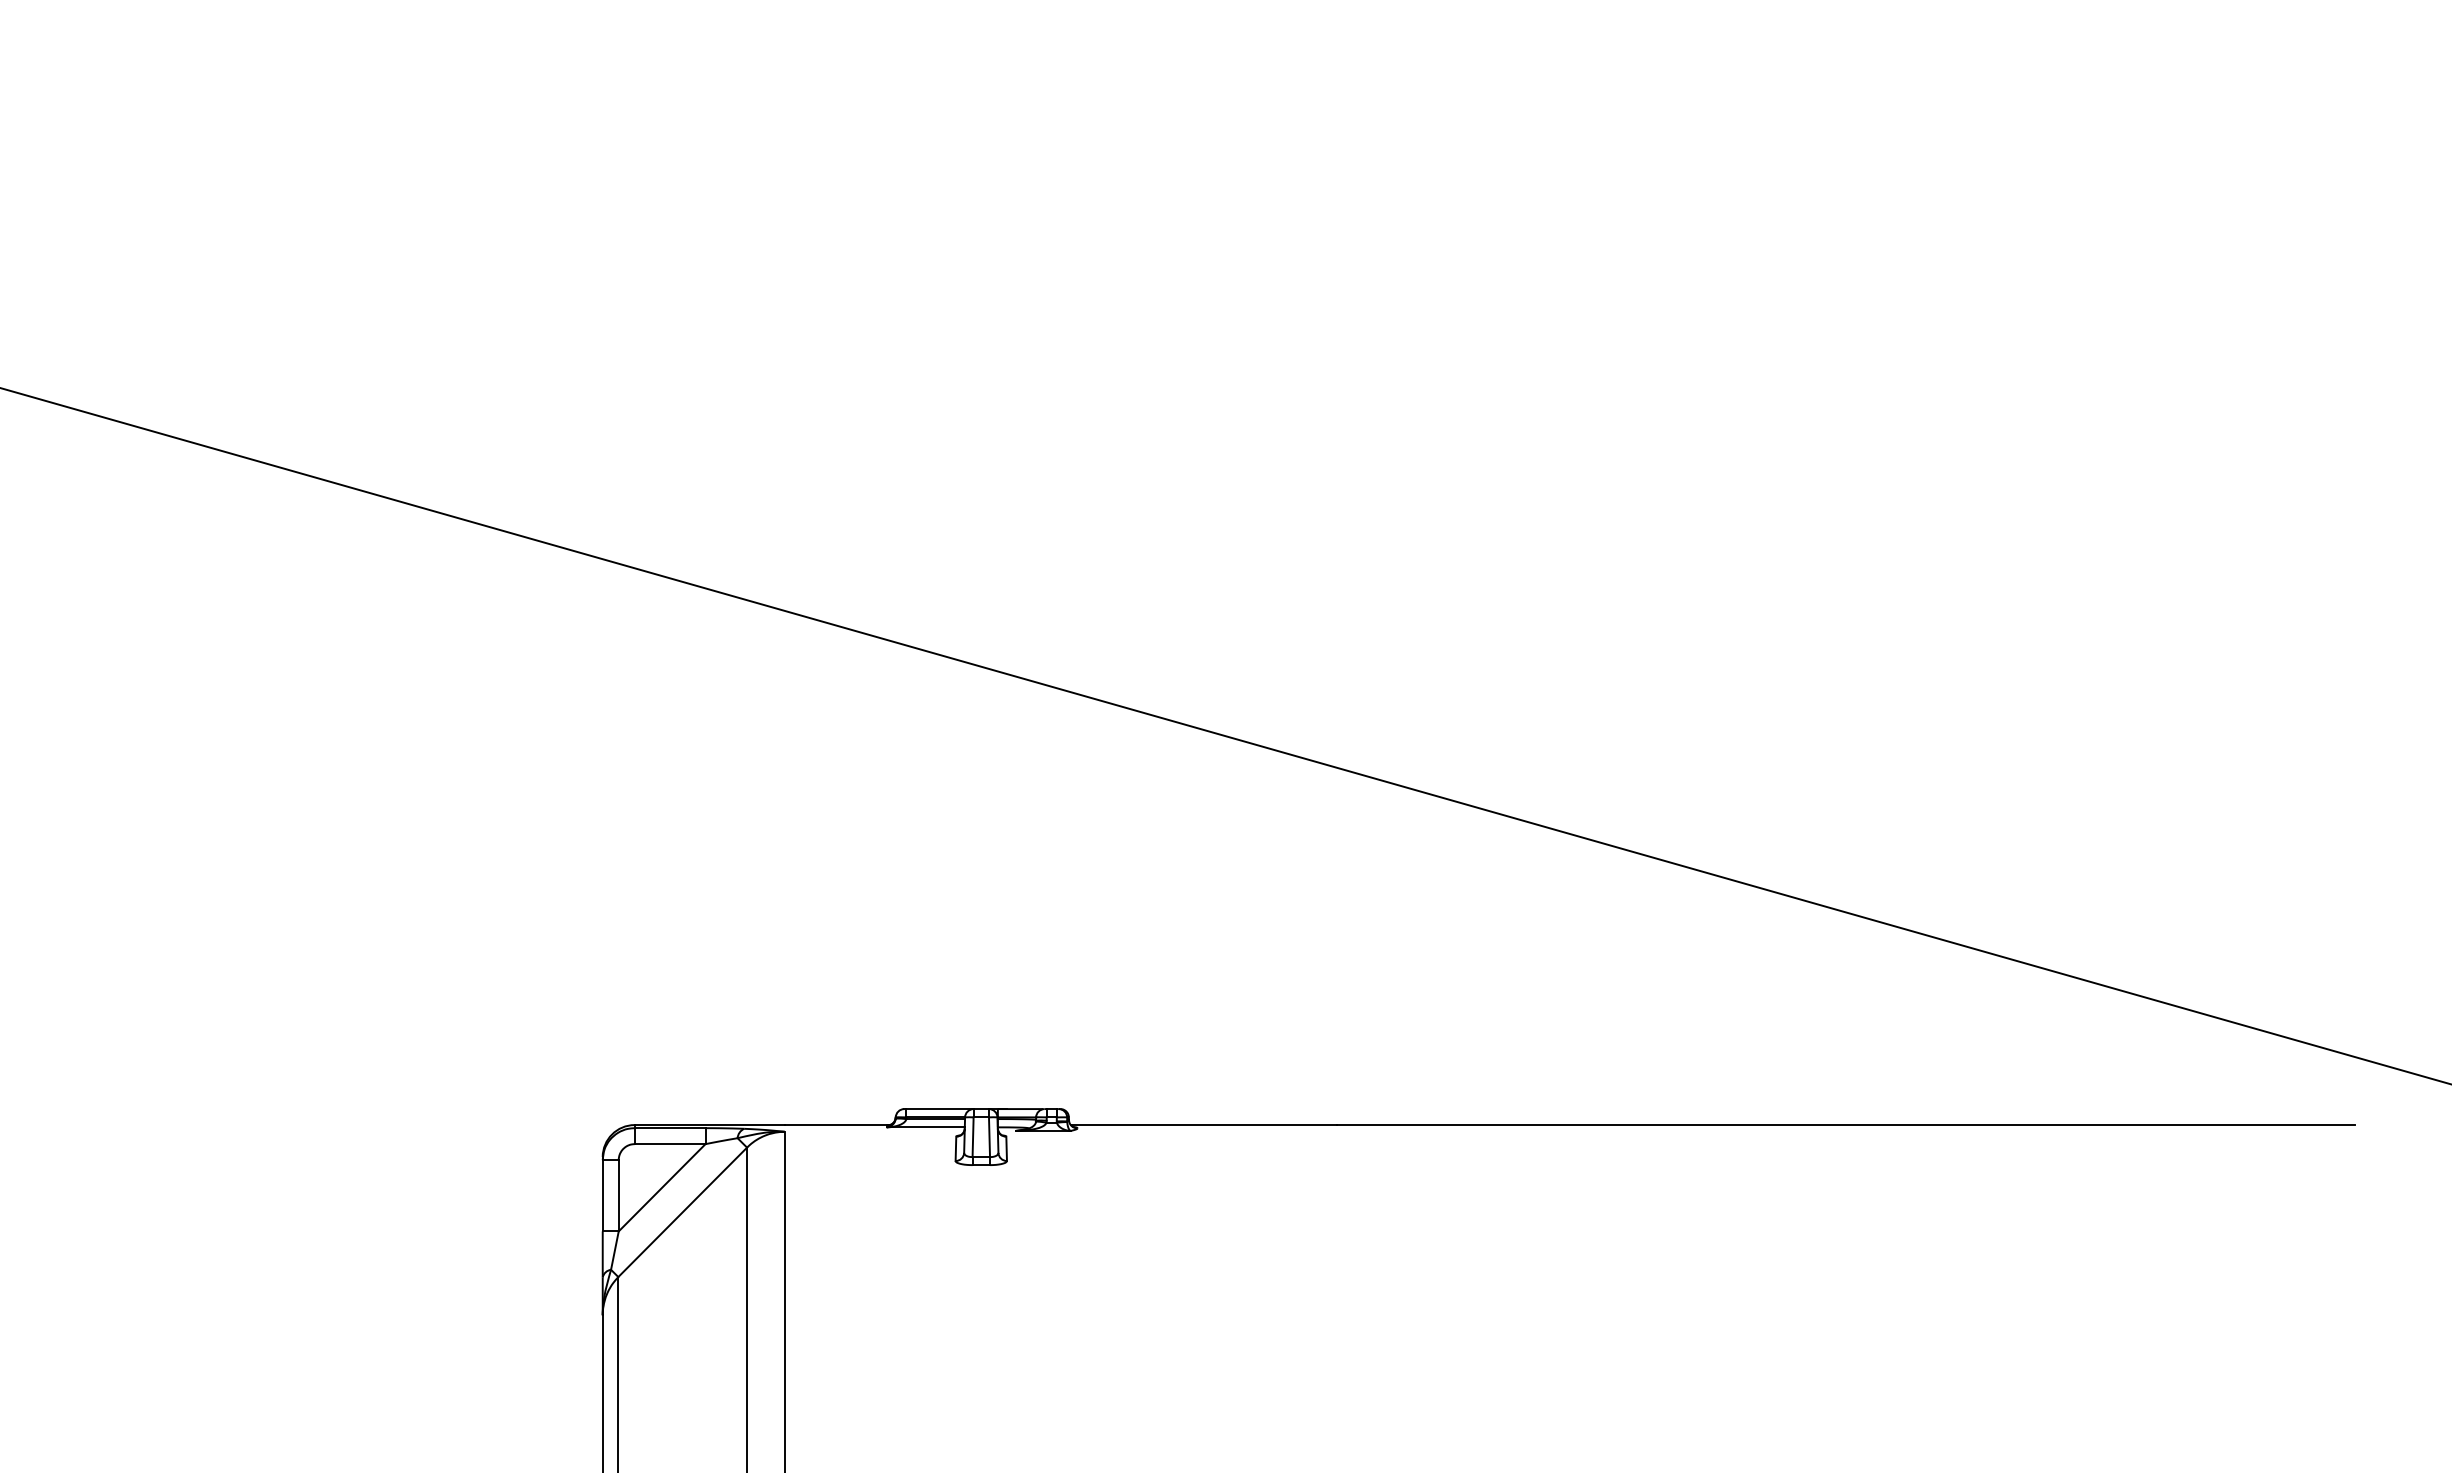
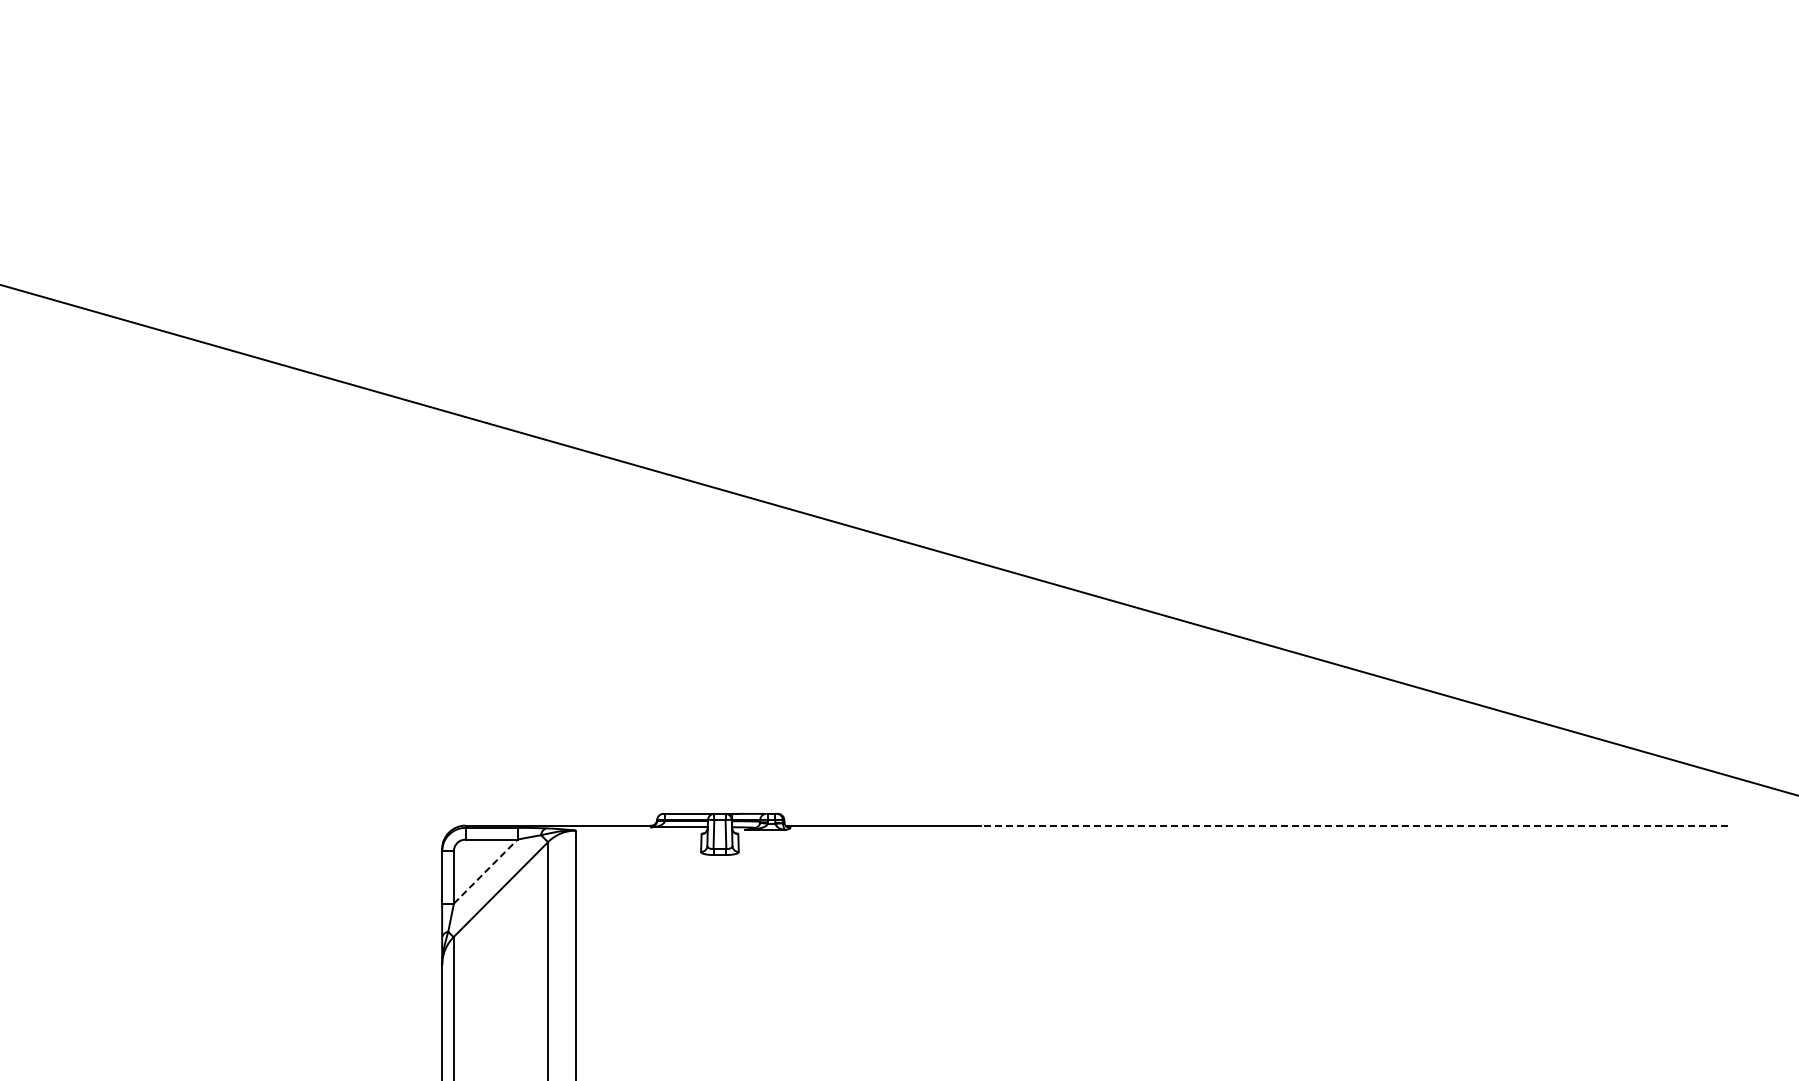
line: (1846, 1124) -> (1354, 825), solid -> dashed
line: (663, 1187) -> (486, 871), solid -> dashed

